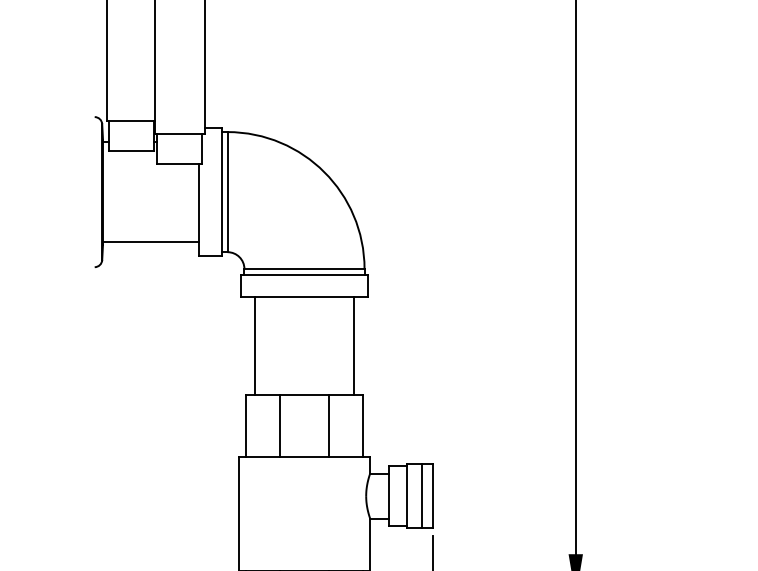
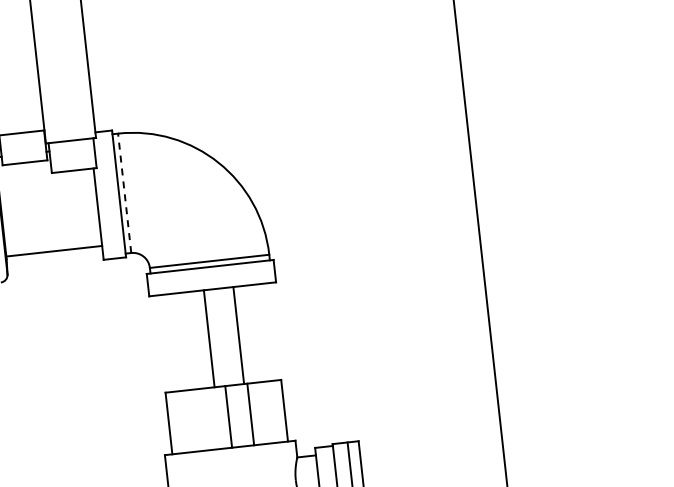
line: (227, 191) -> (124, 192), solid -> dashed
line: (254, 345) -> (209, 338), moved
line: (354, 345) -> (238, 335), moved
line: (280, 425) -> (228, 416), moved

